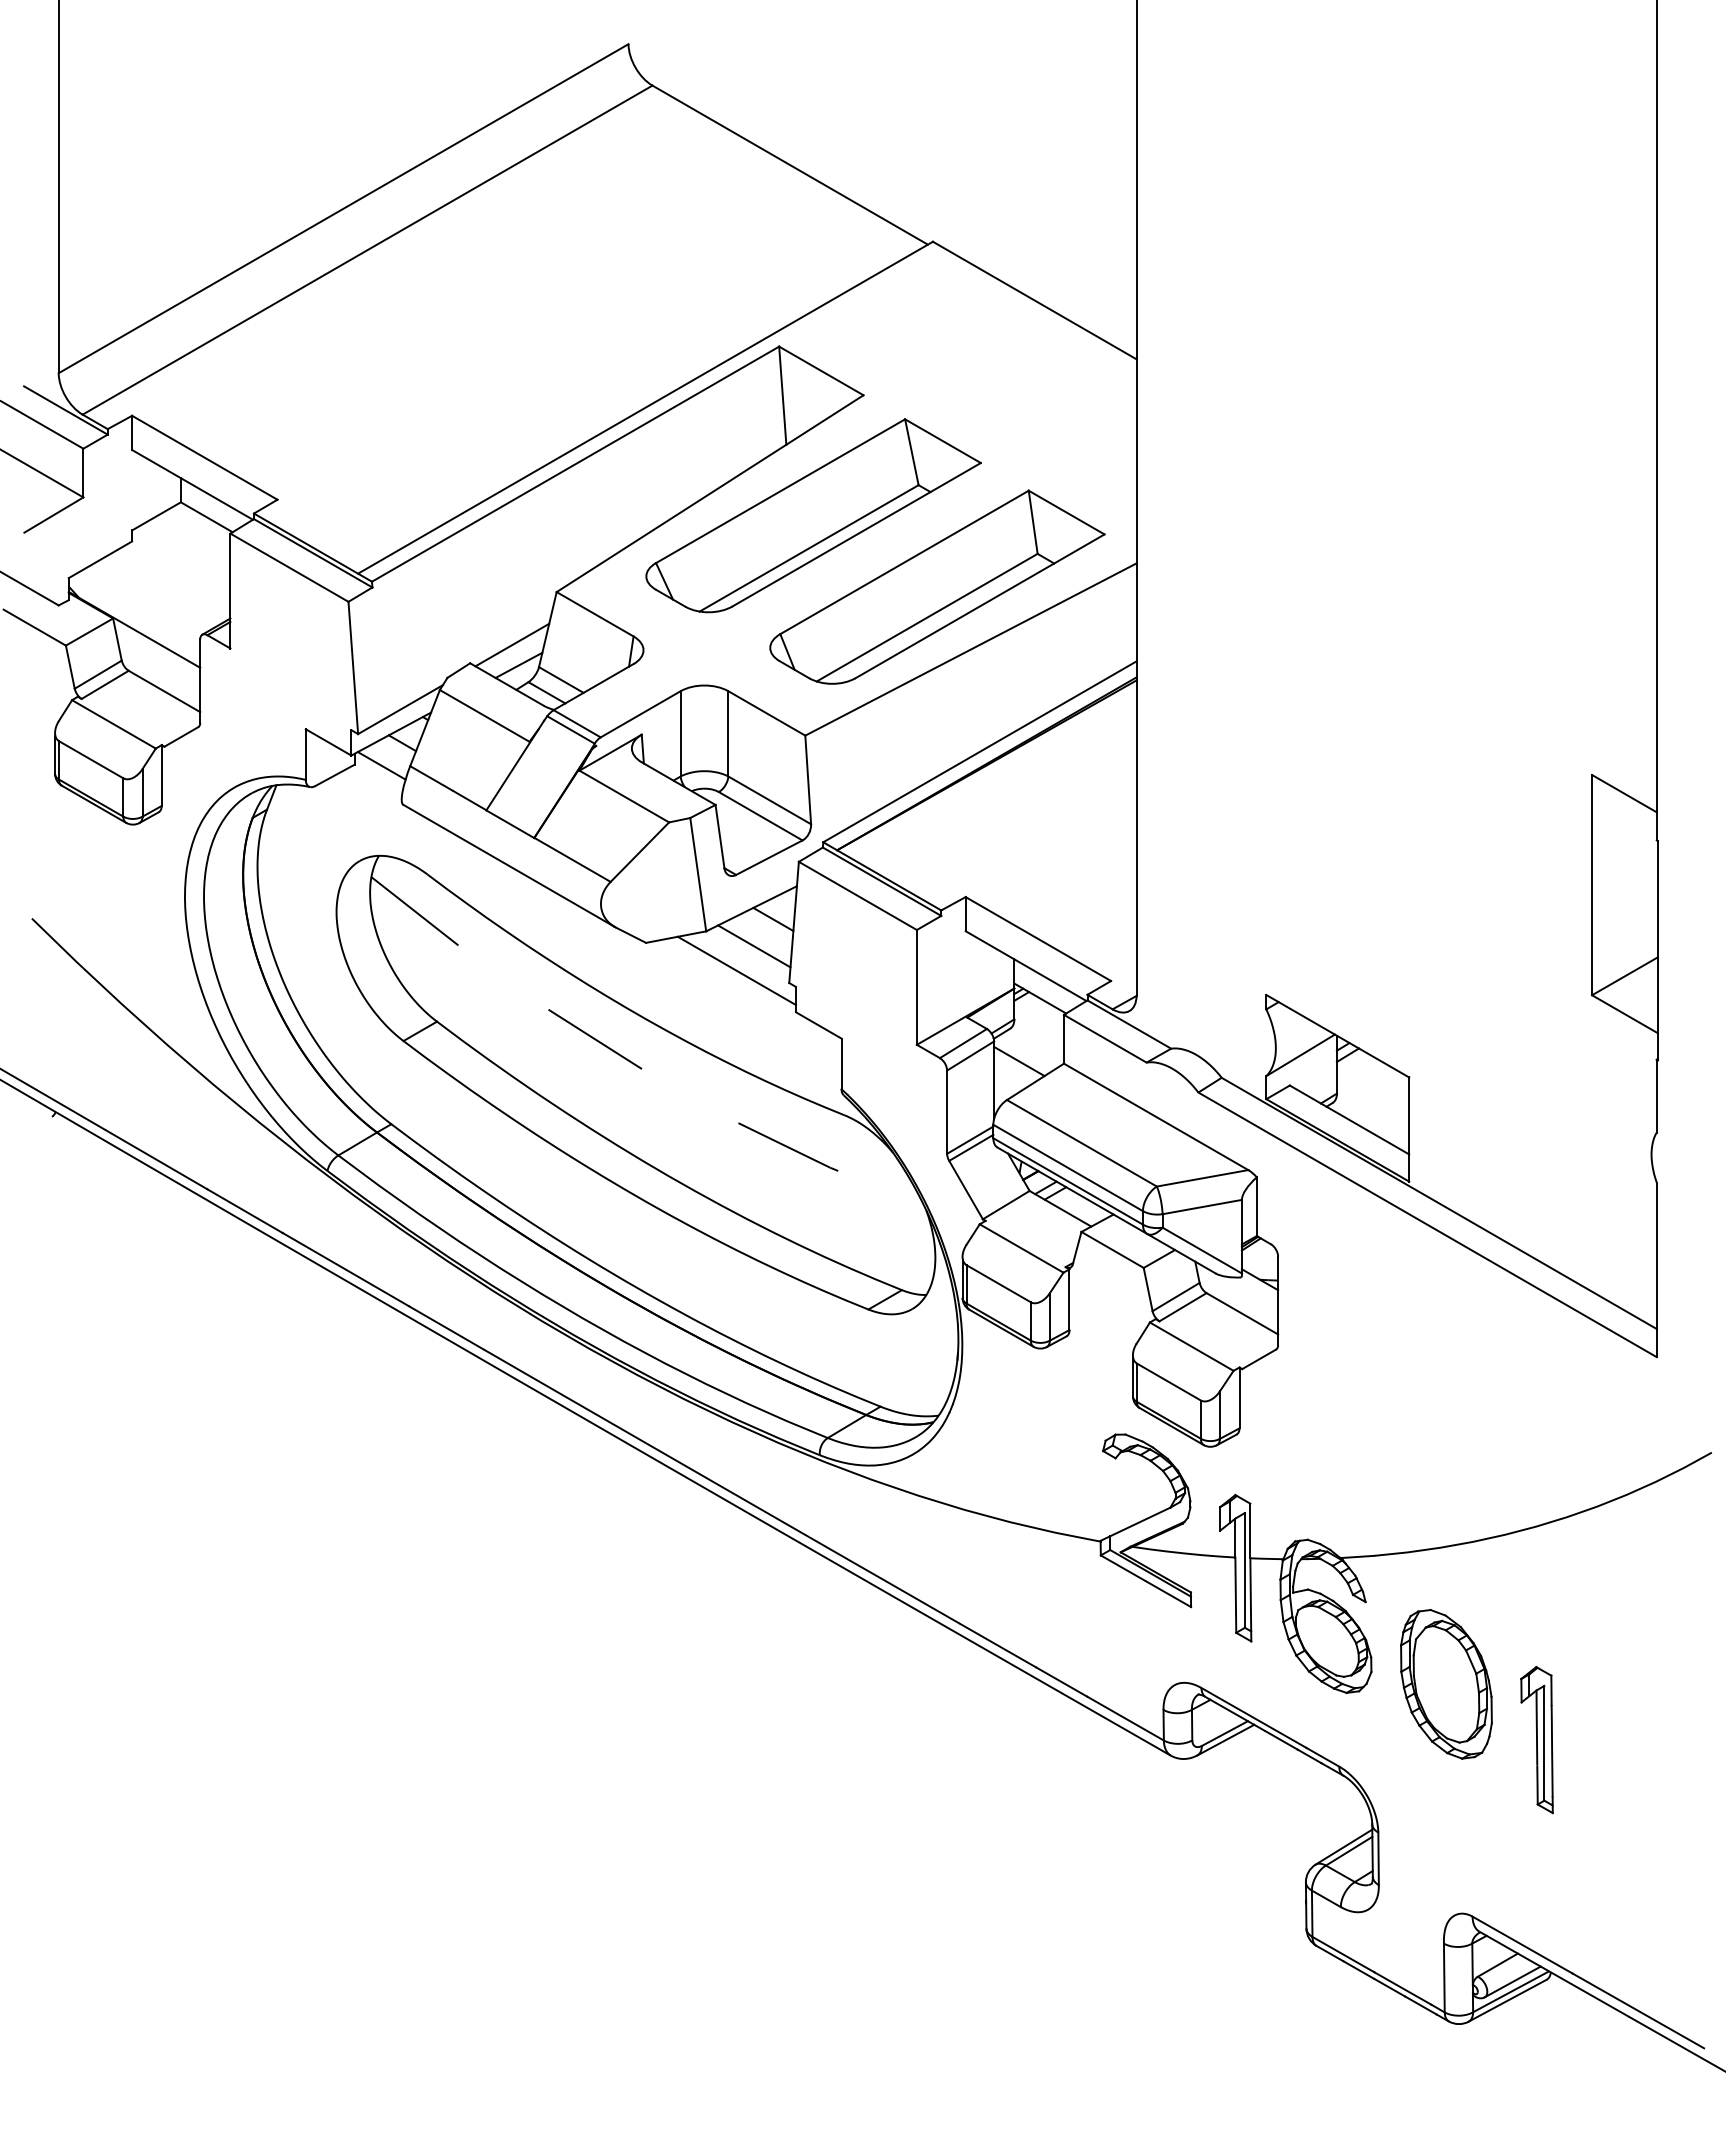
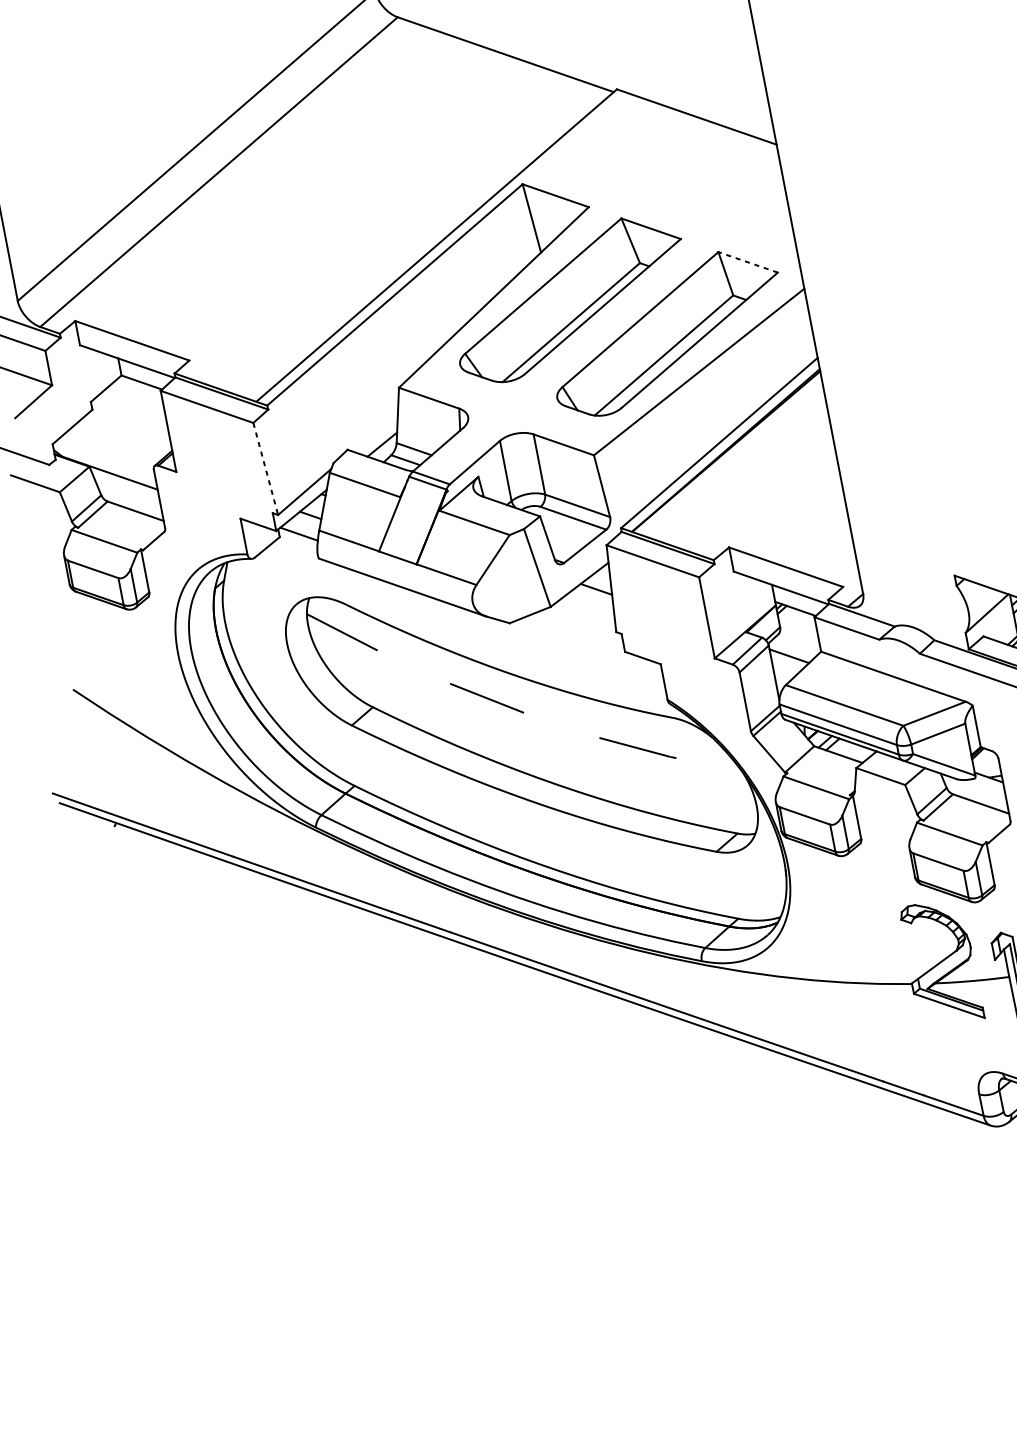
line: (1066, 512) -> (748, 262), solid -> dashed
line: (512, 644) -> (374, 430), removed
line: (353, 668) -> (265, 469), solid -> dashed
line: (754, 946) -> (586, 611), removed
line: (736, 970) -> (577, 630), removed

